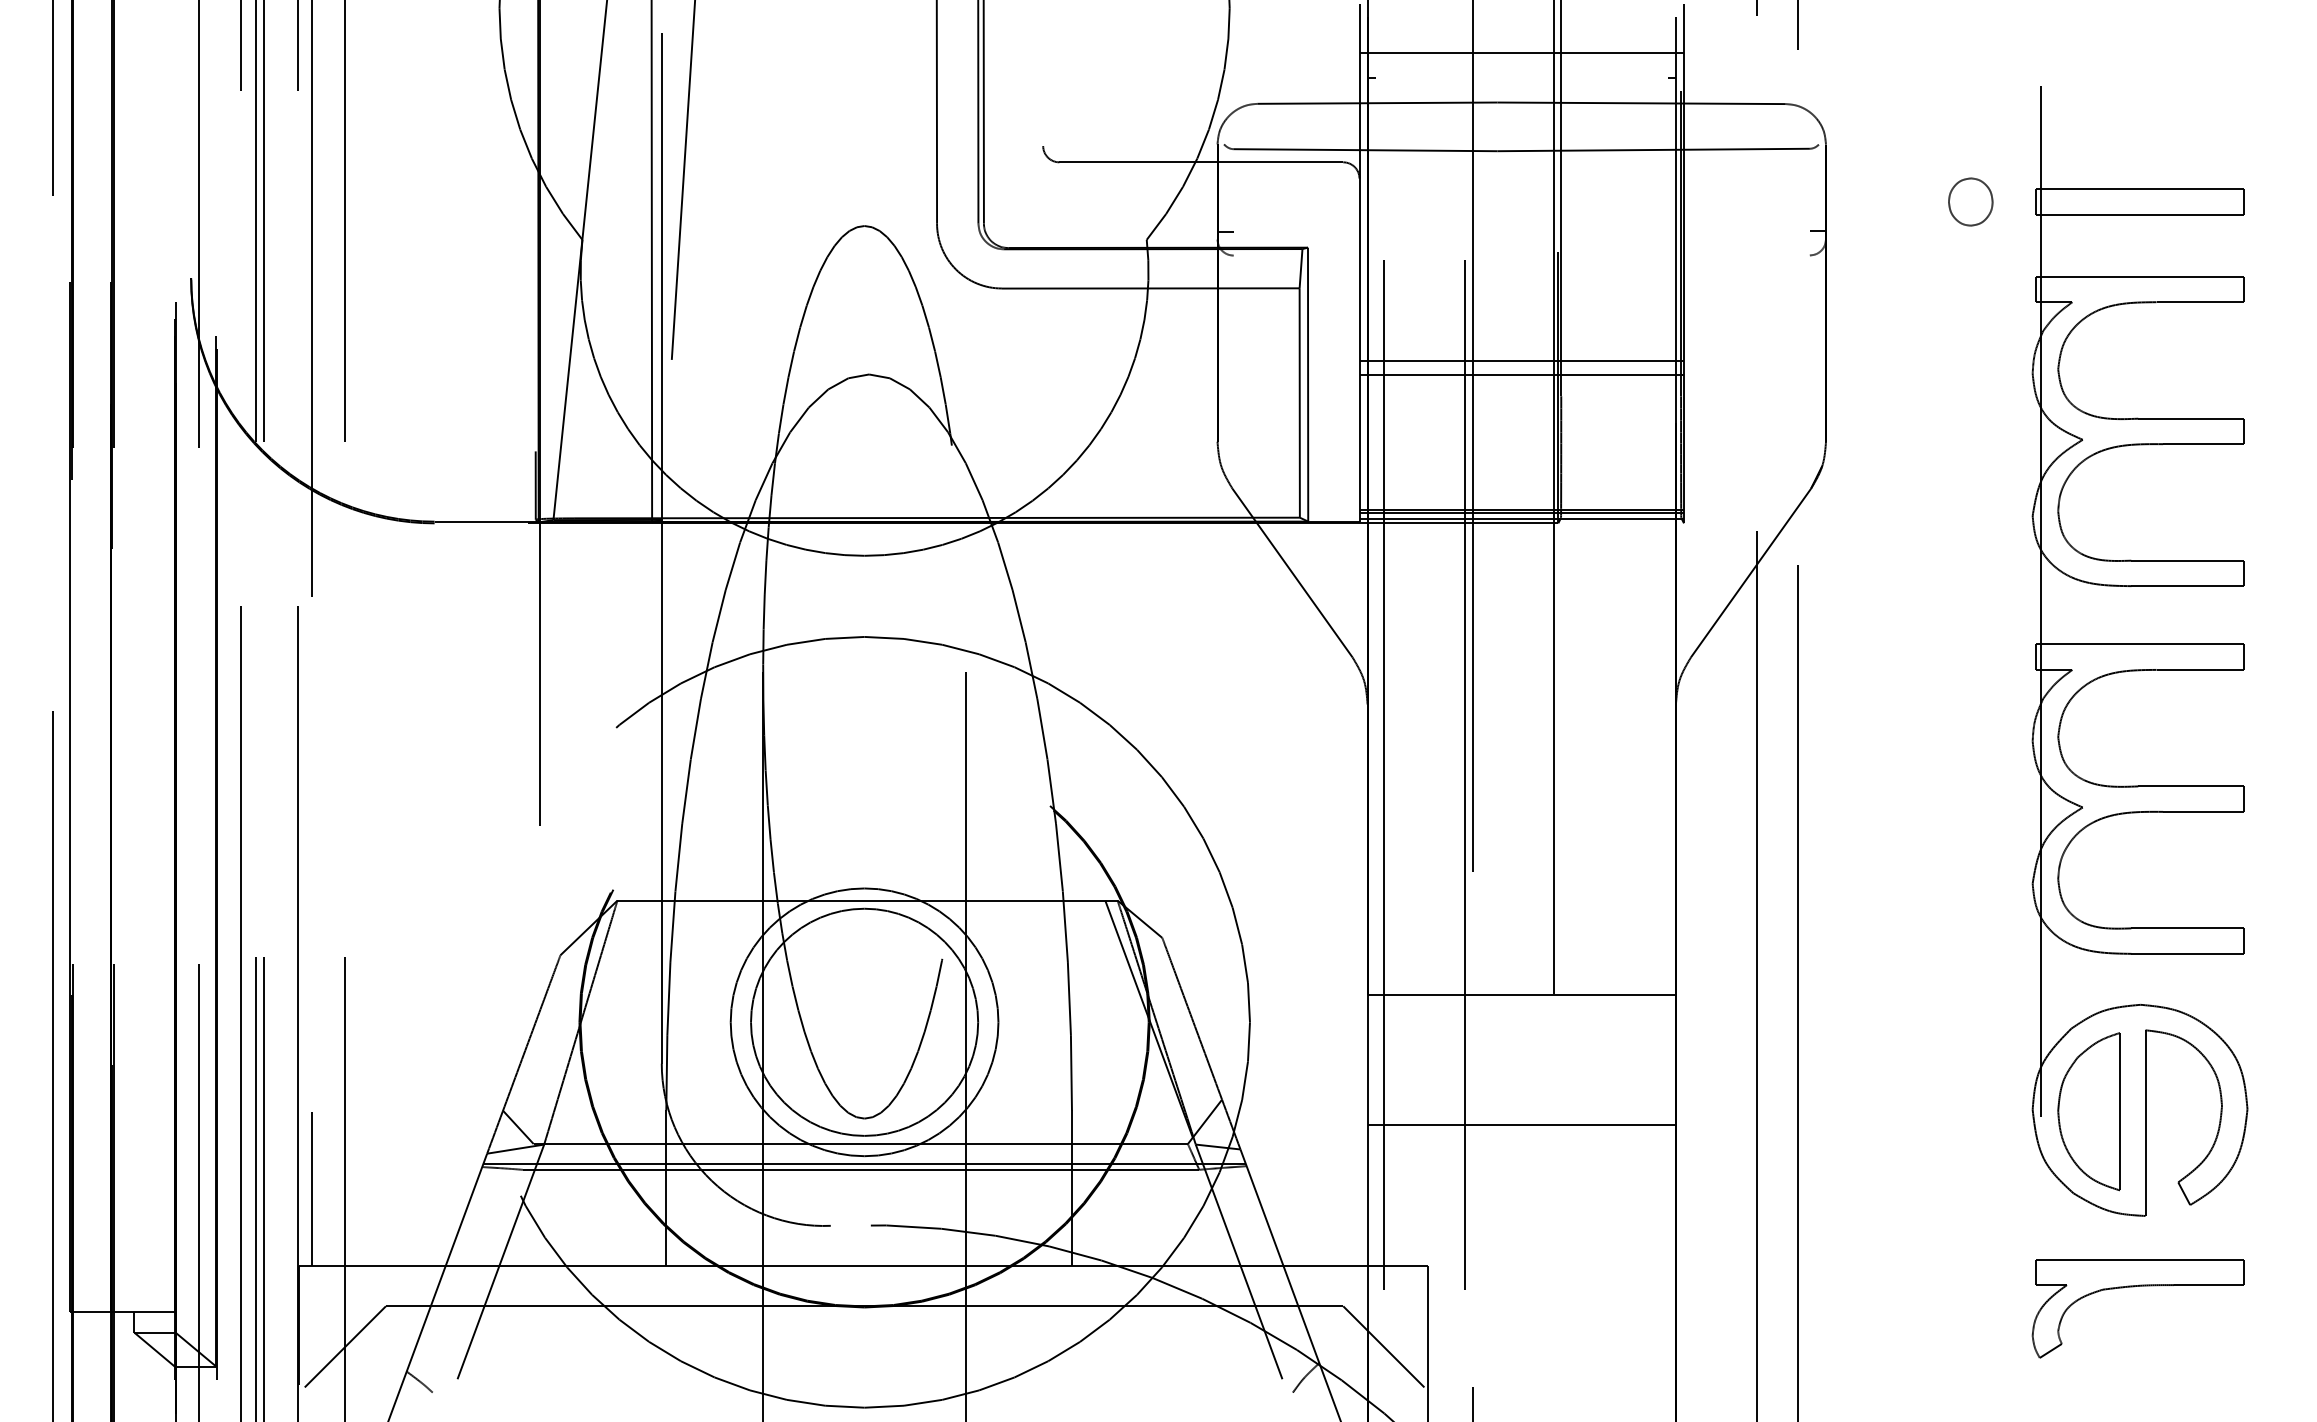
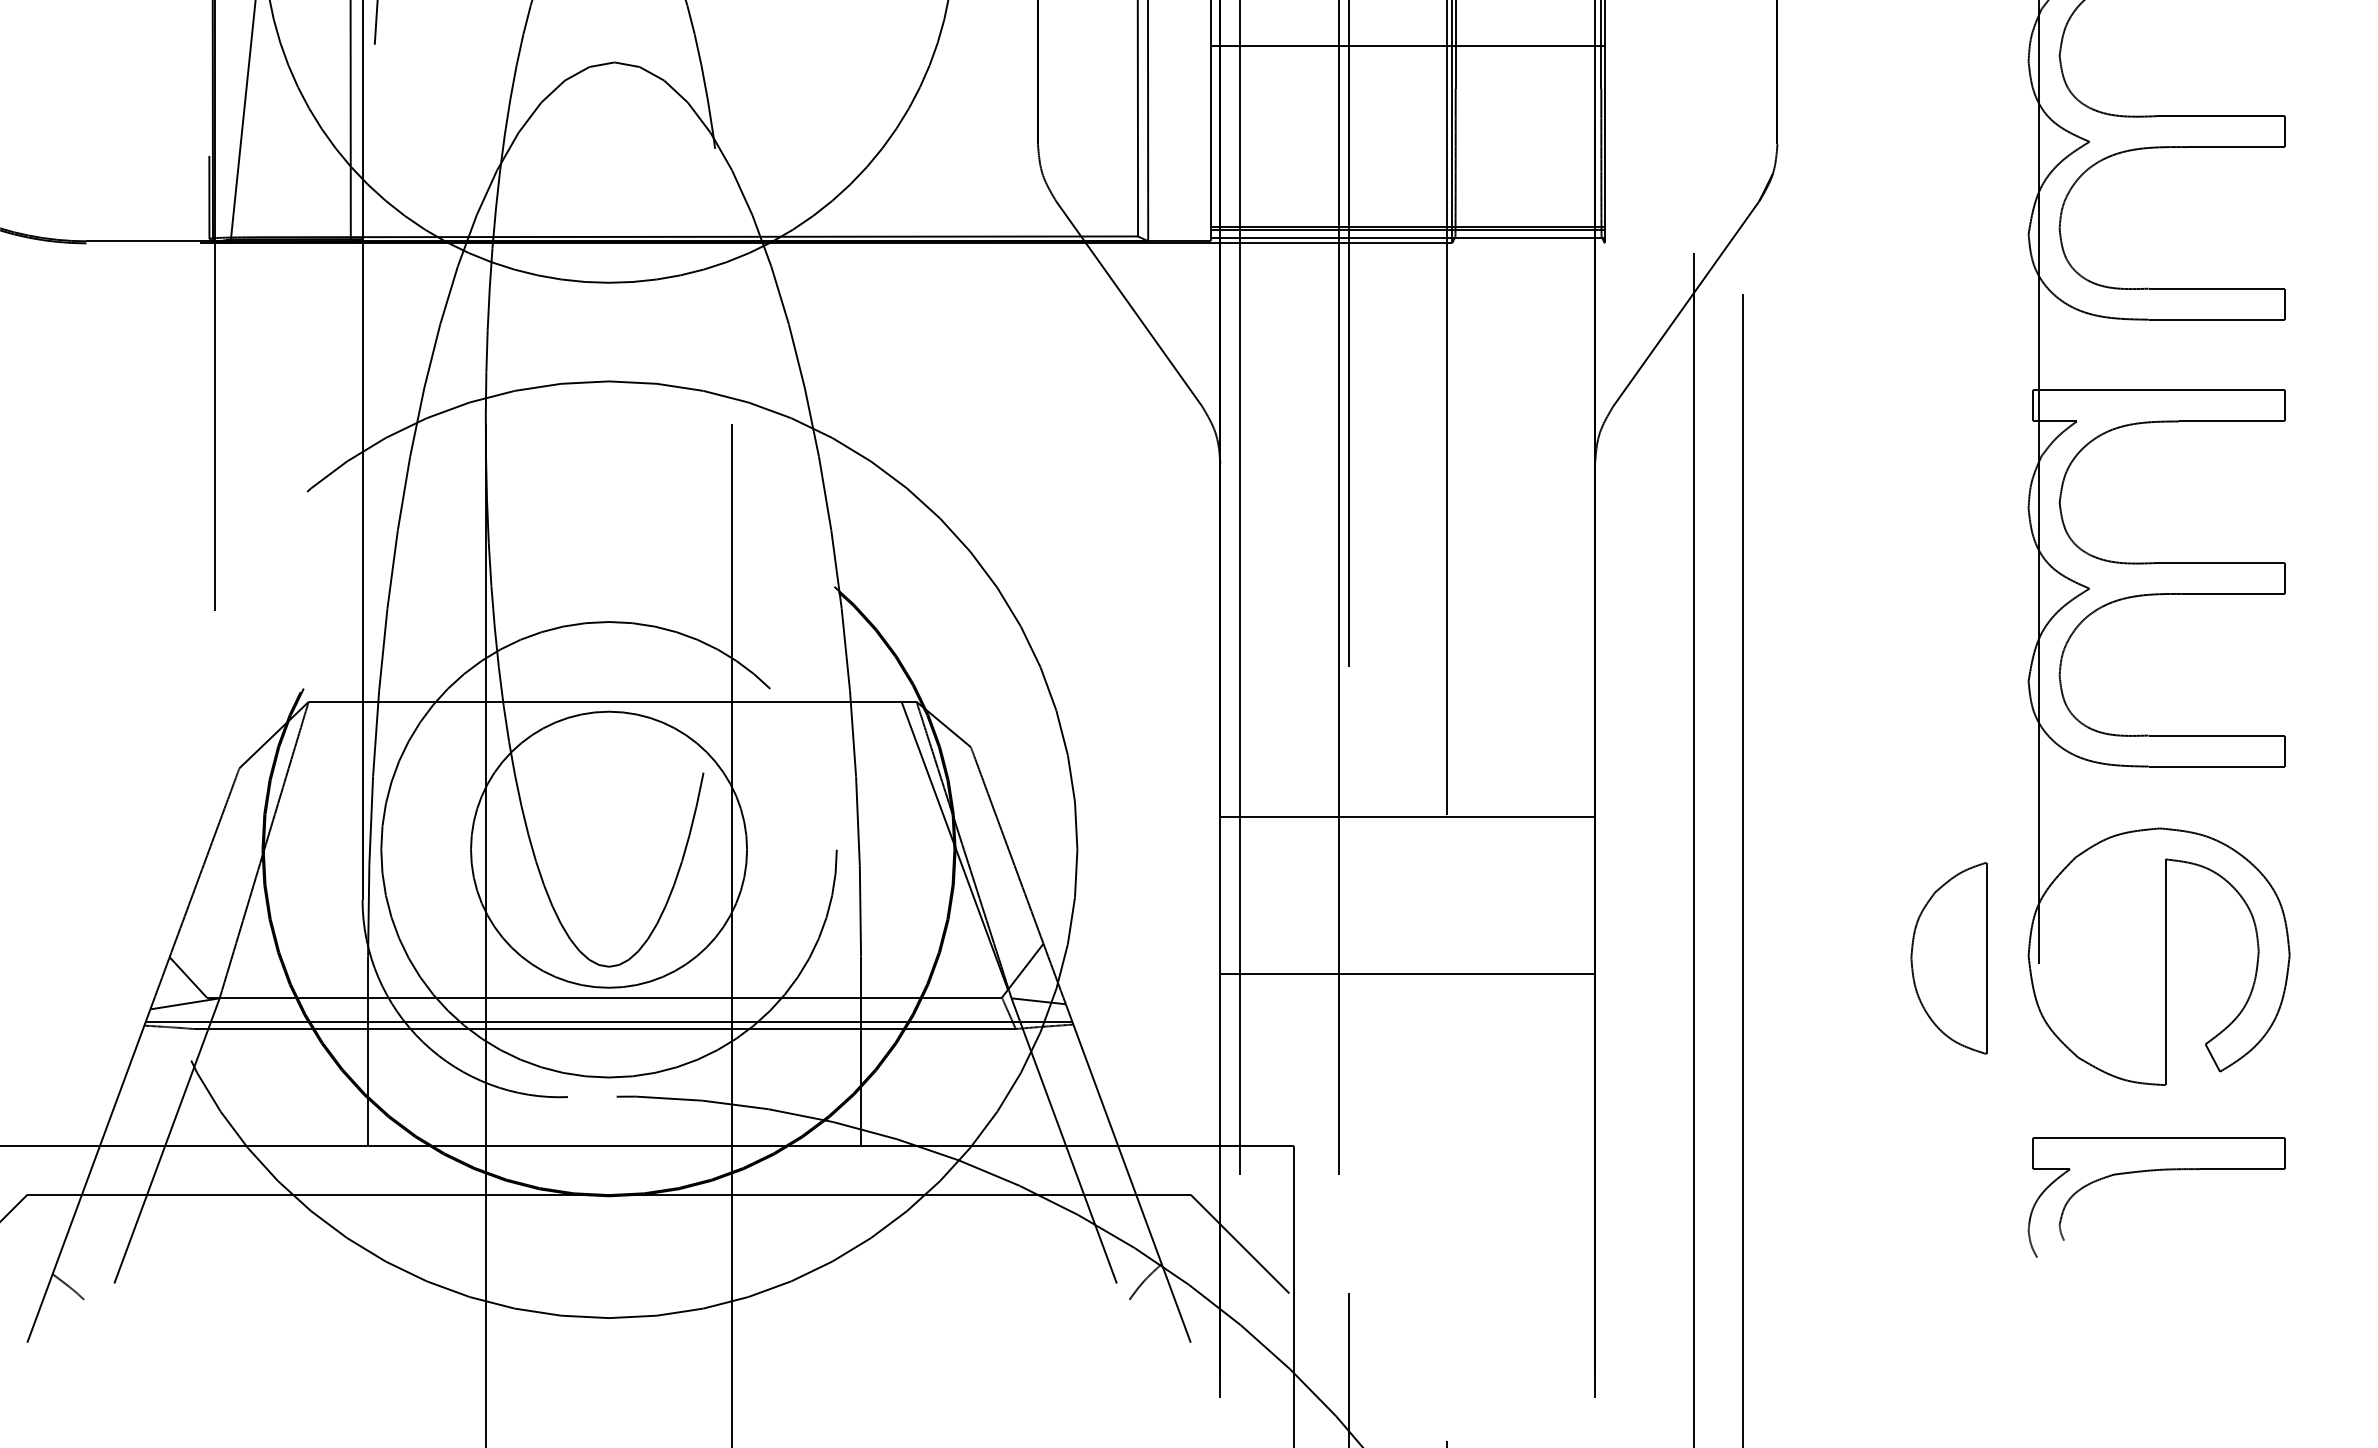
line: (1521, 374) -> (1407, 62), removed
circle: (864, 1022) -> (608, 849), size x1.4
part: (2088, 1111) -> (1948, 958), moved
line: (2050, 1350) -> (2050, 1248), removed

